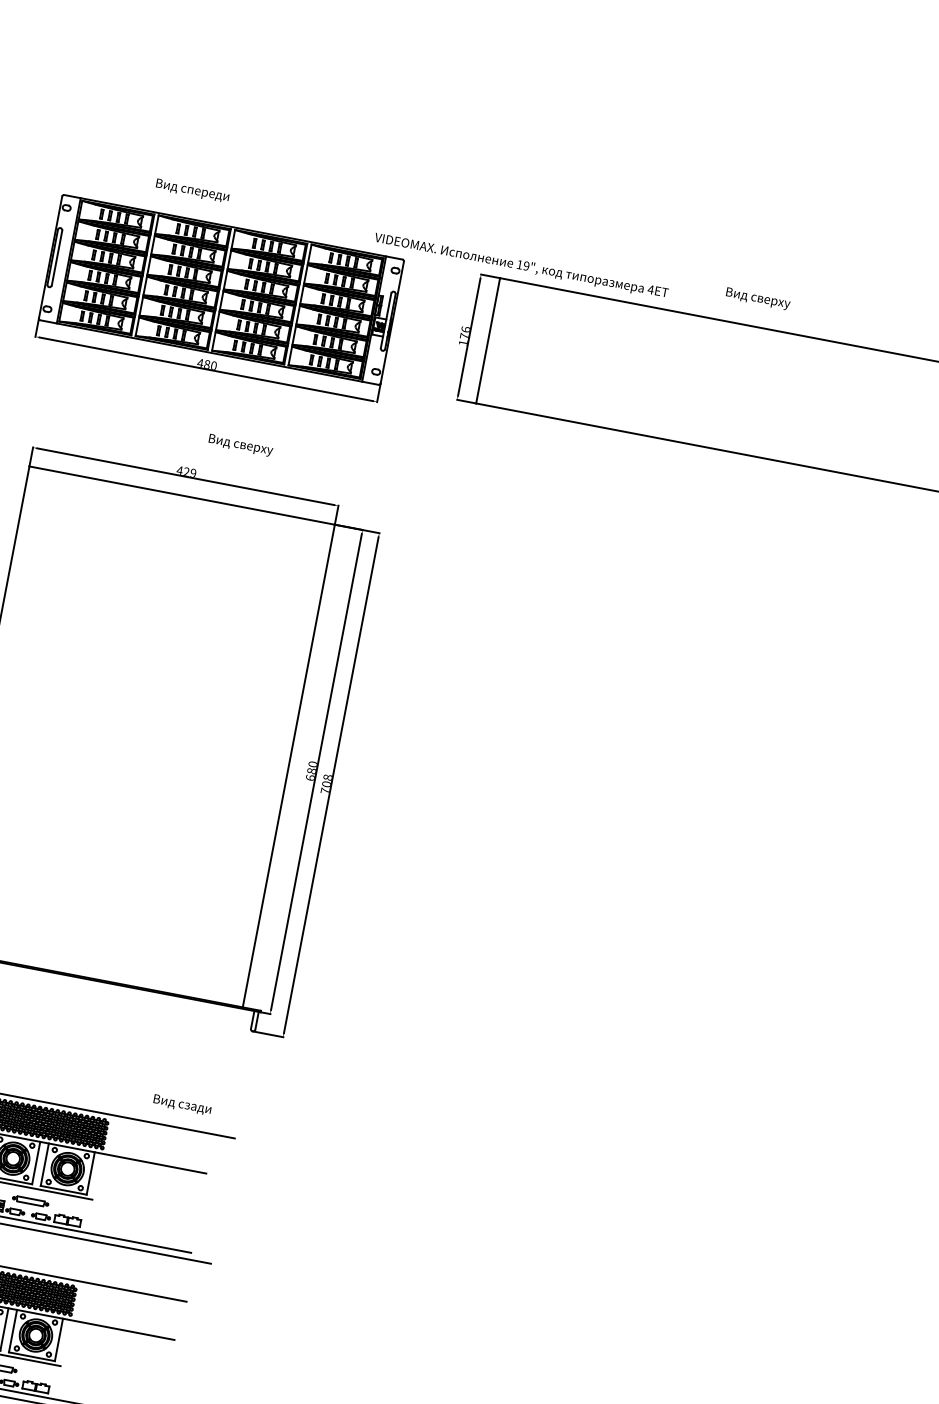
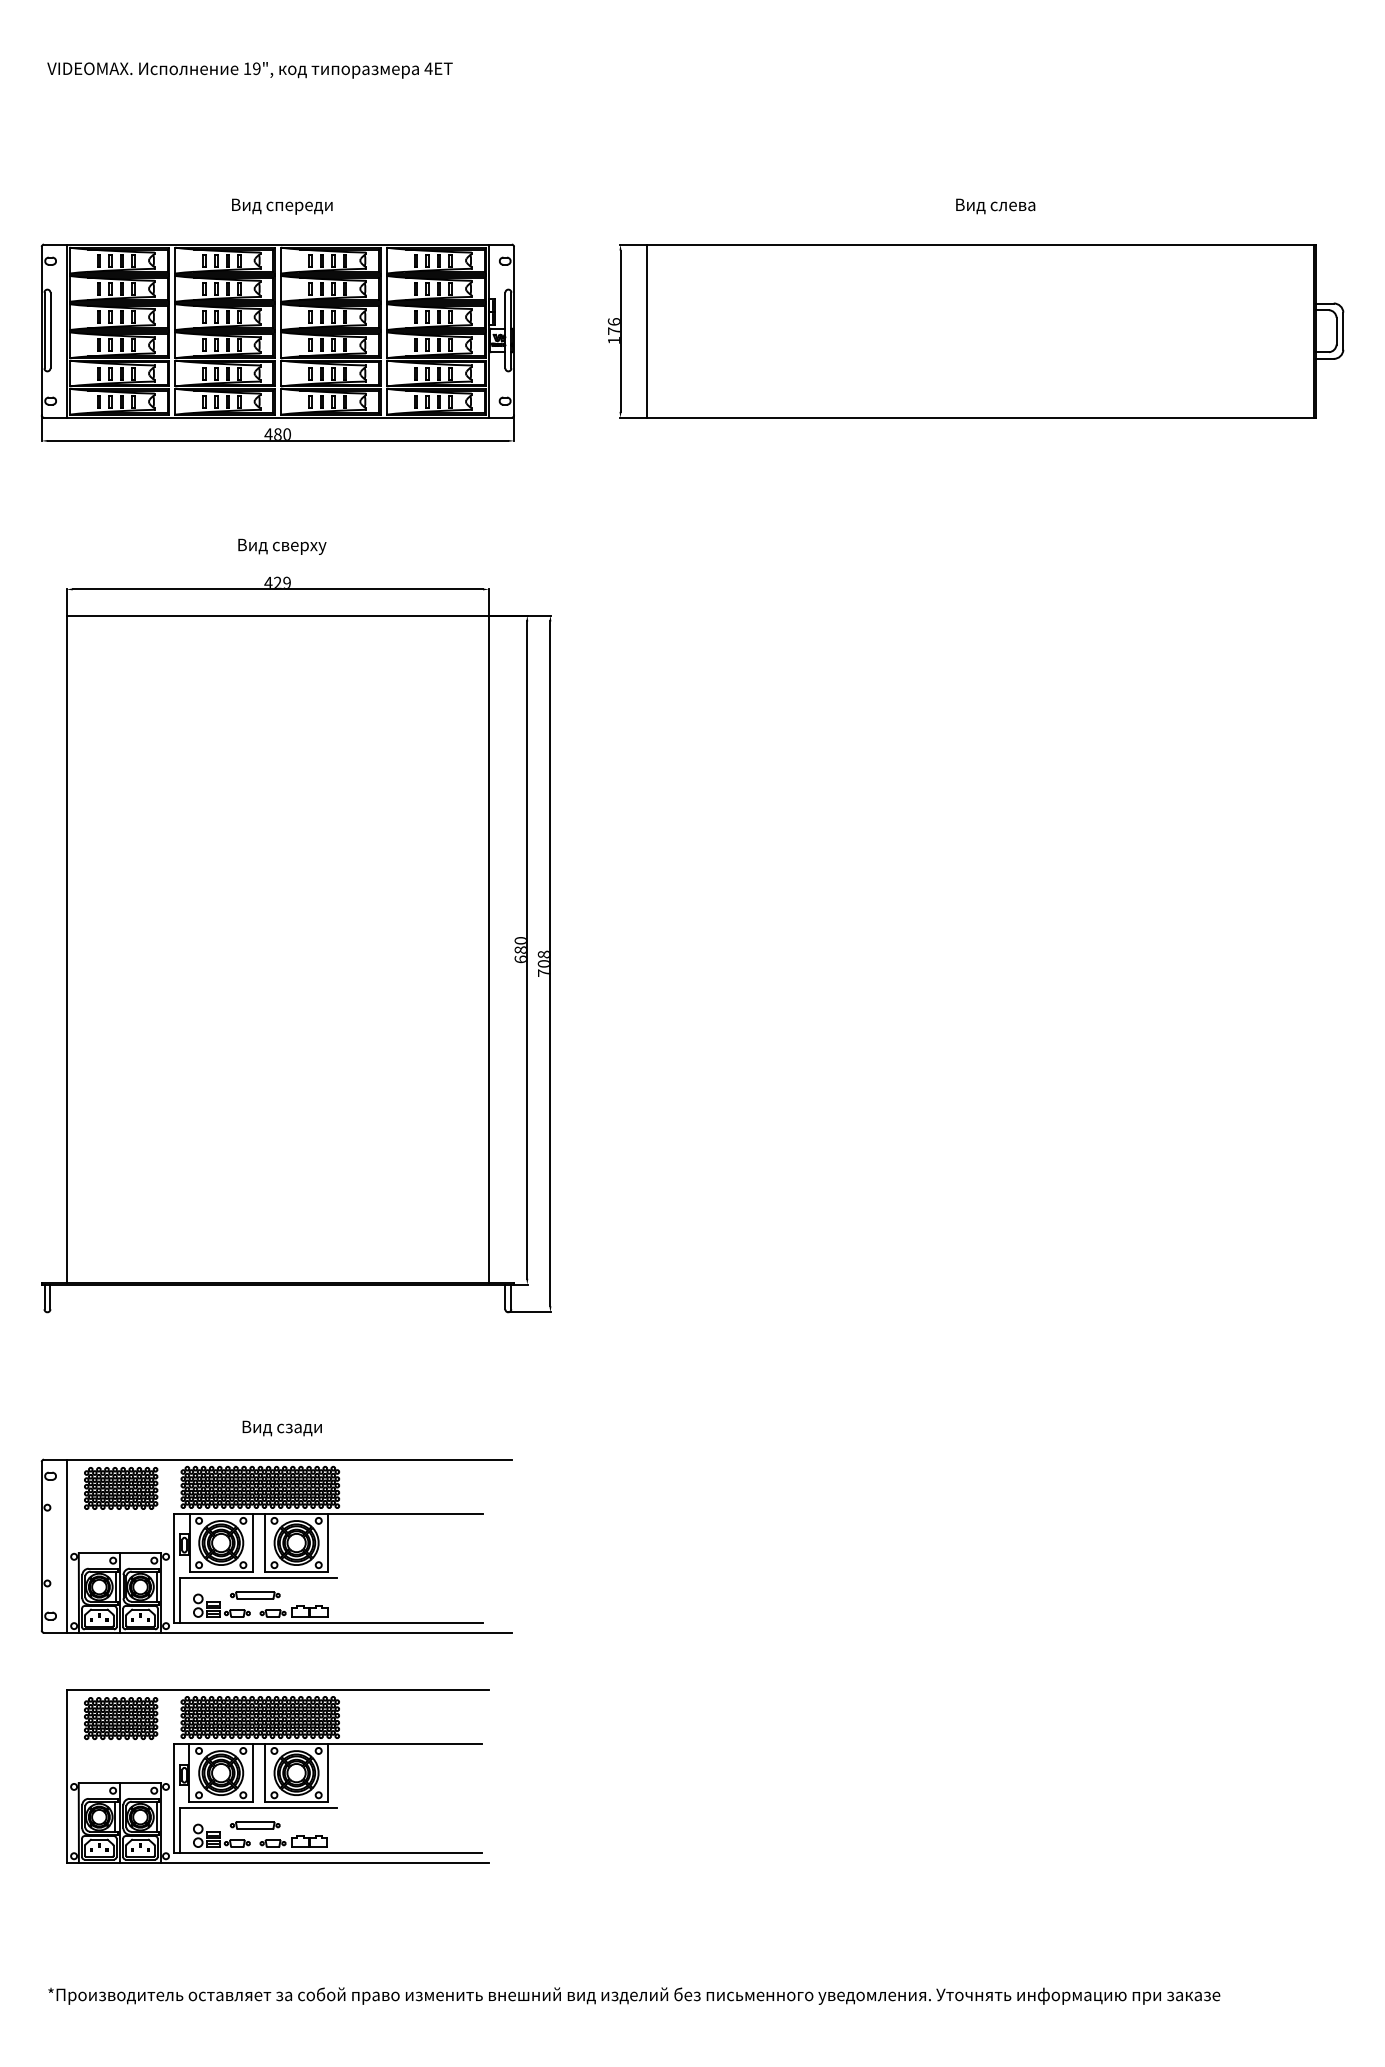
text: (192, 190) -> (282, 206), moved
text: (521, 266) -> (249, 70), moved
text: (758, 298) -> (996, 206), Вид сверху -> Вид слева
text: (240, 445) -> (282, 546), moved
text: (181, 1105) -> (281, 1428), moved

